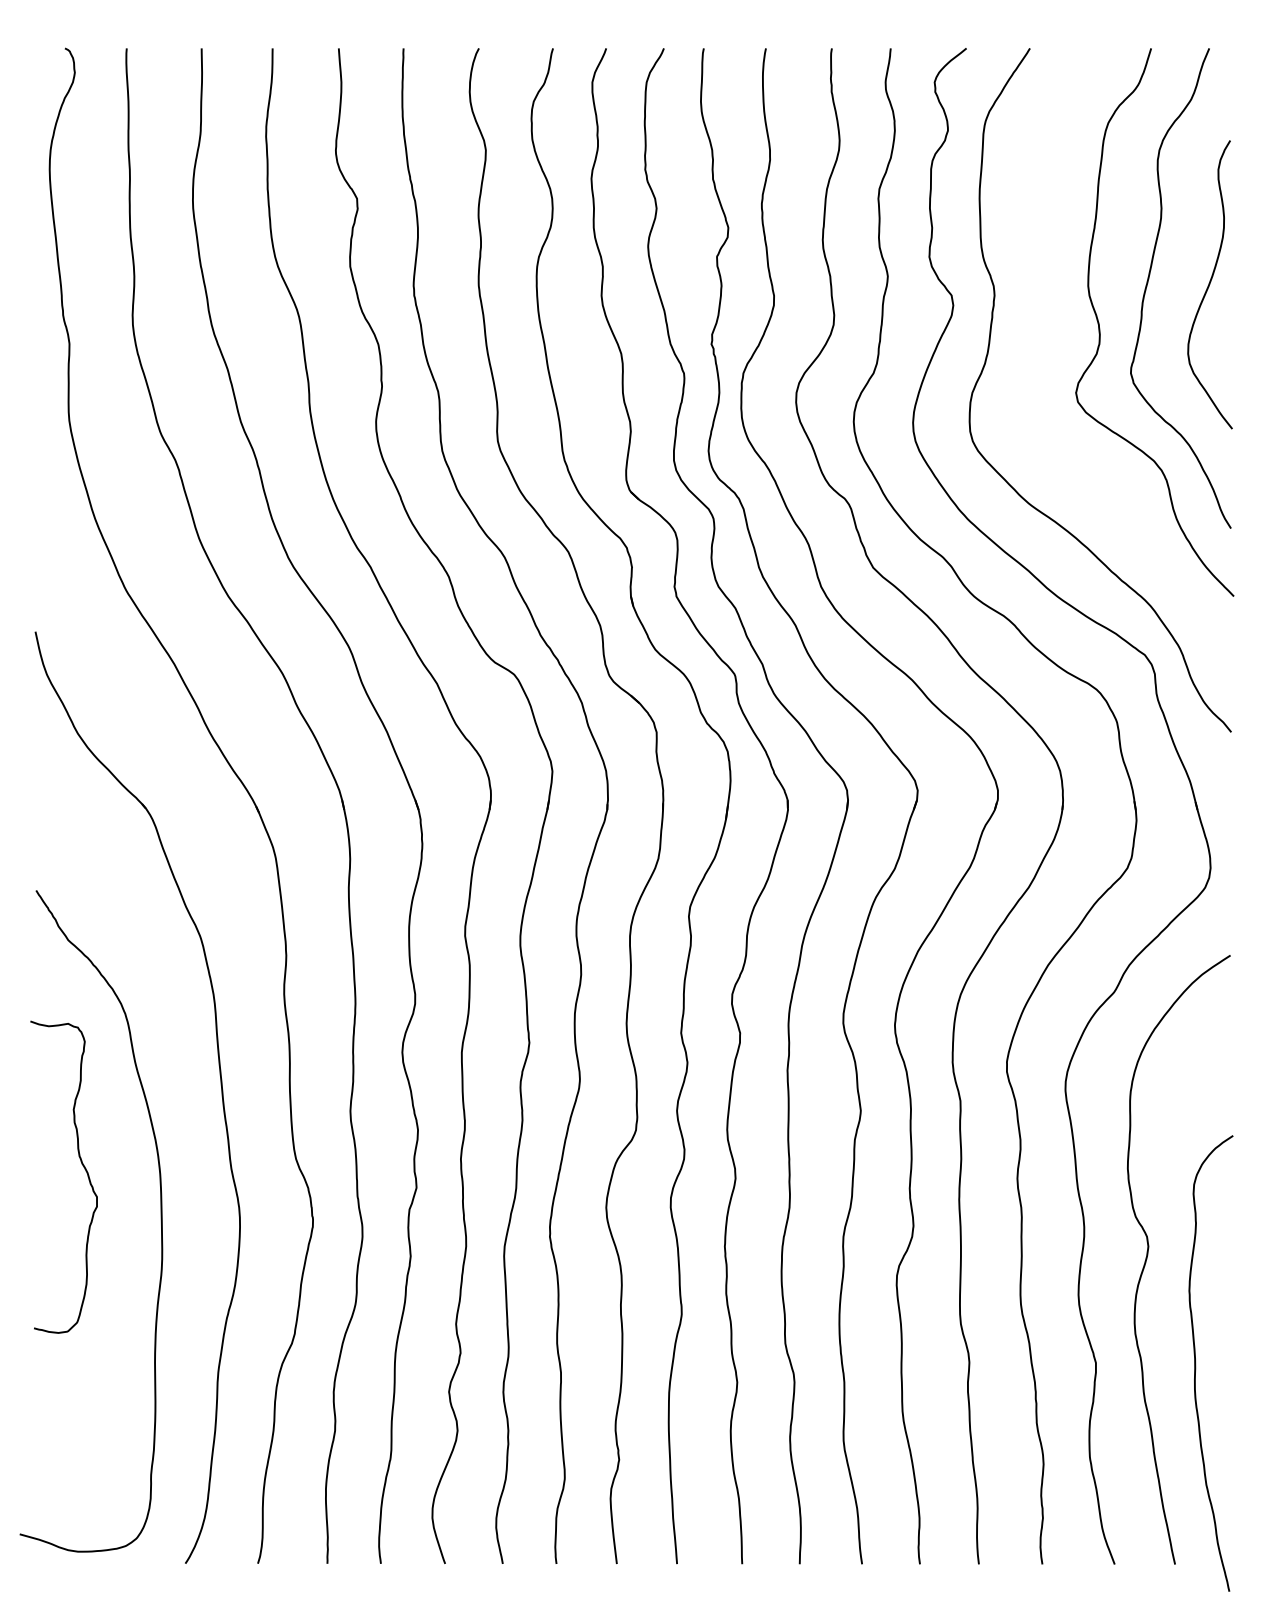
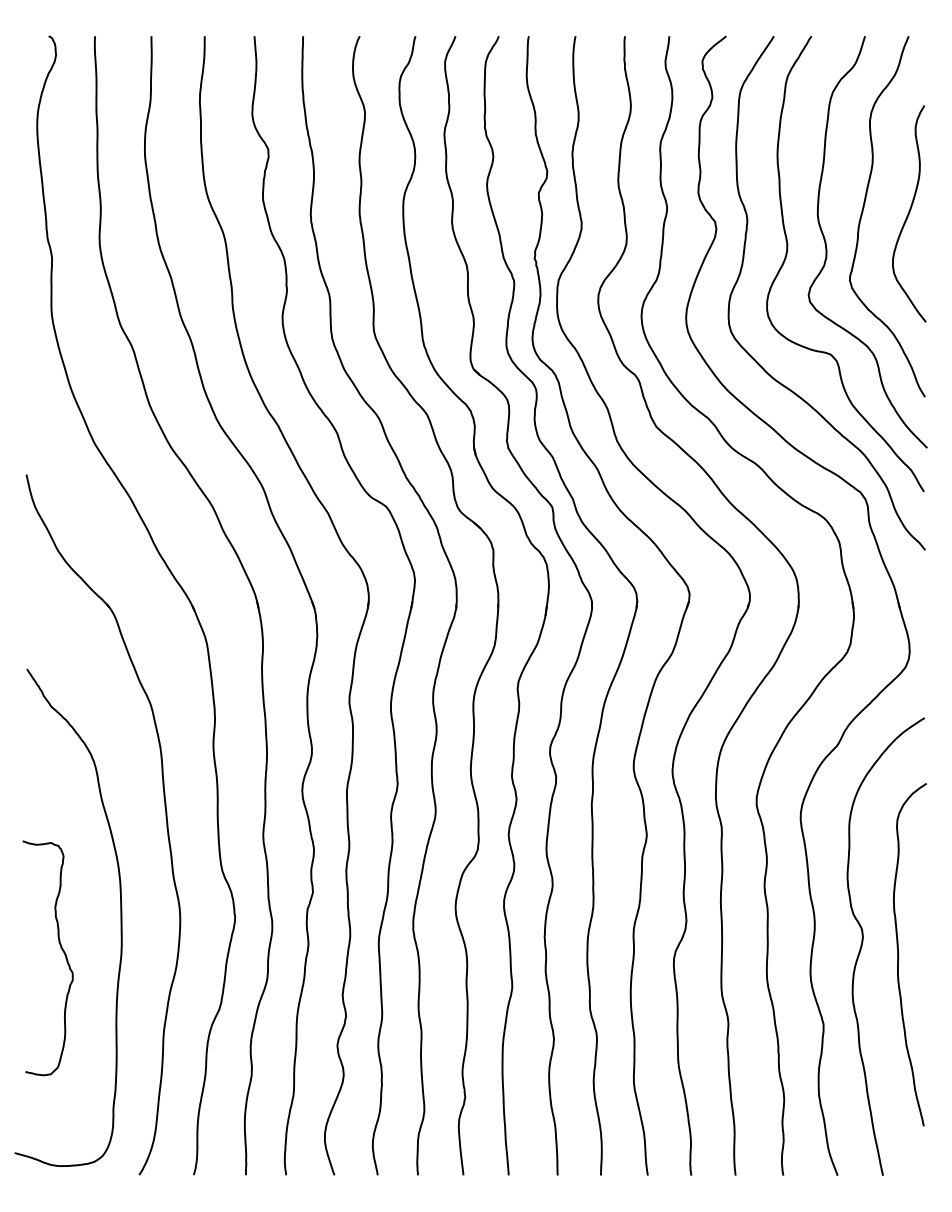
curve: (1048, 335) -> (787, 251), added
curve: (81, 1164) -> (61, 948), moved
curve: (1196, 1363) -> (899, 954), moved

